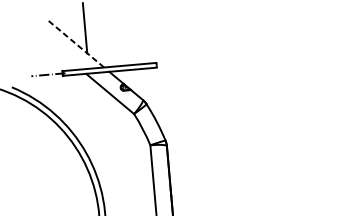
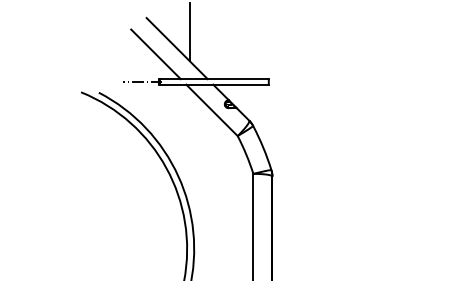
line: (75, 43) -> (176, 48), dashed -> solid
line: (57, 50) -> (155, 54), added

